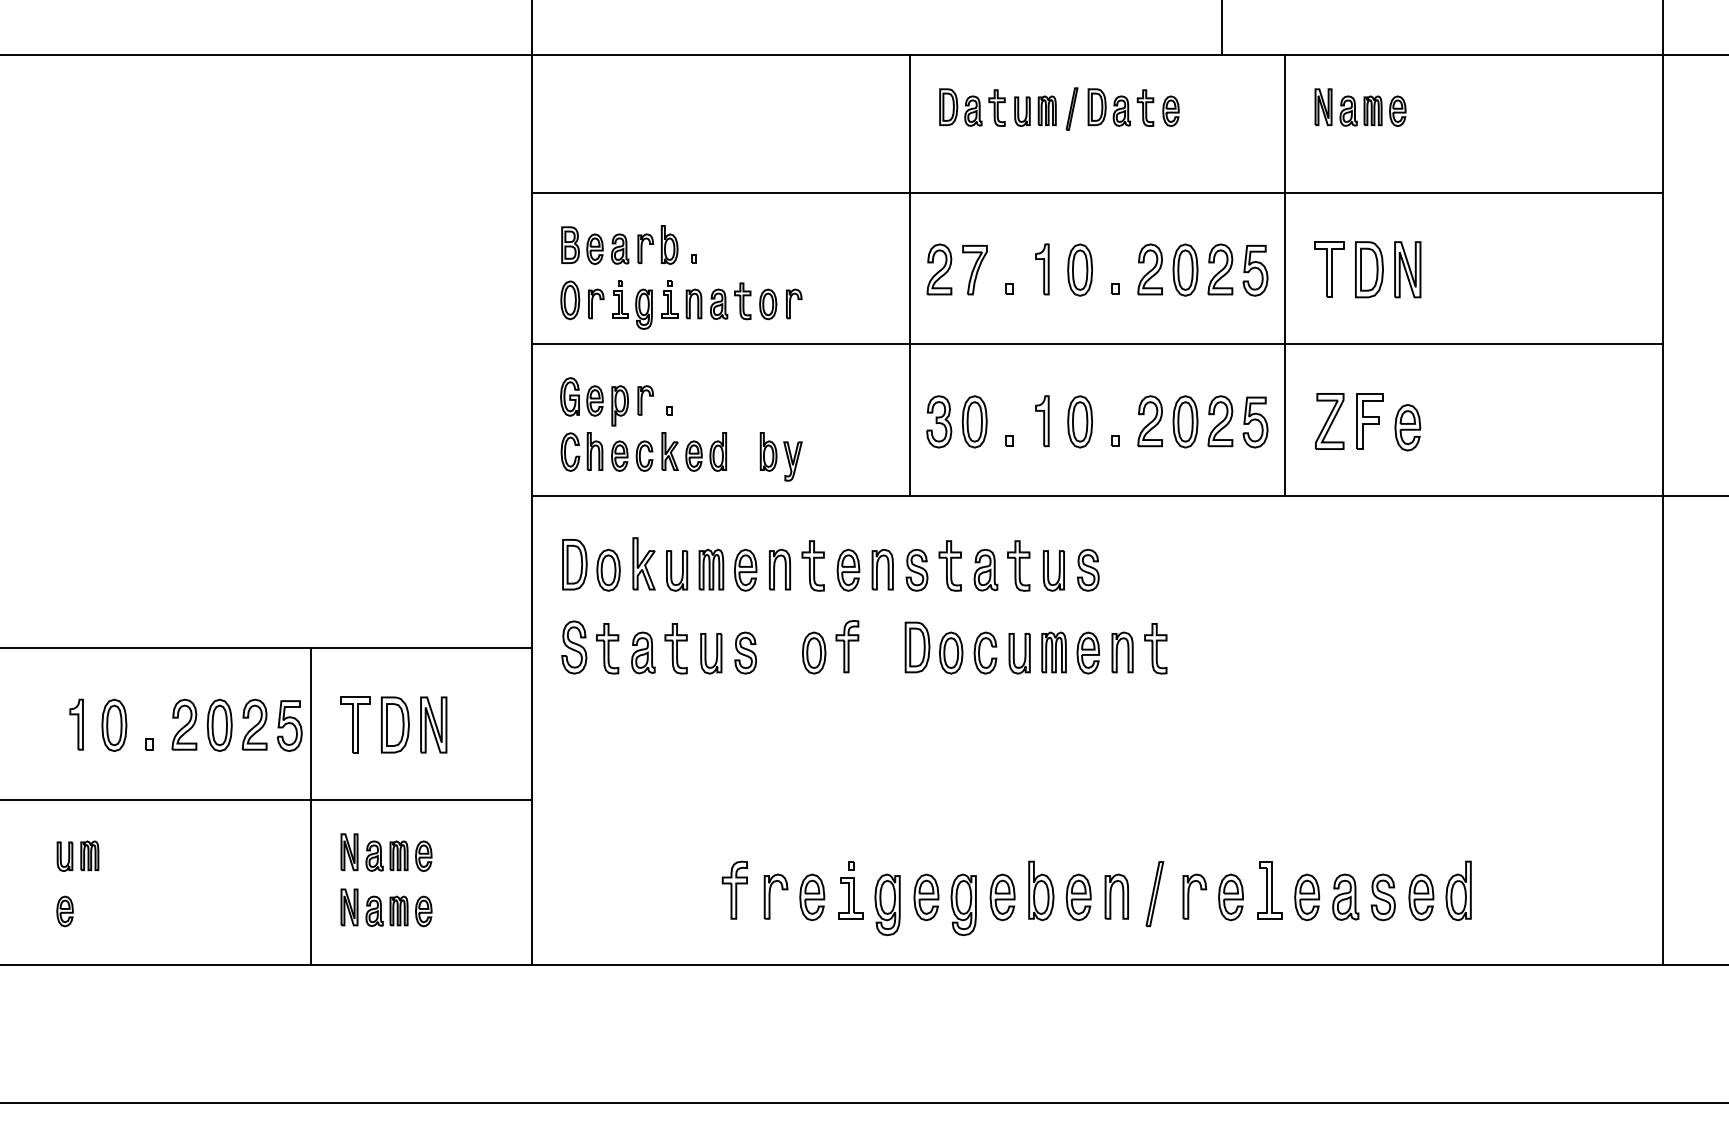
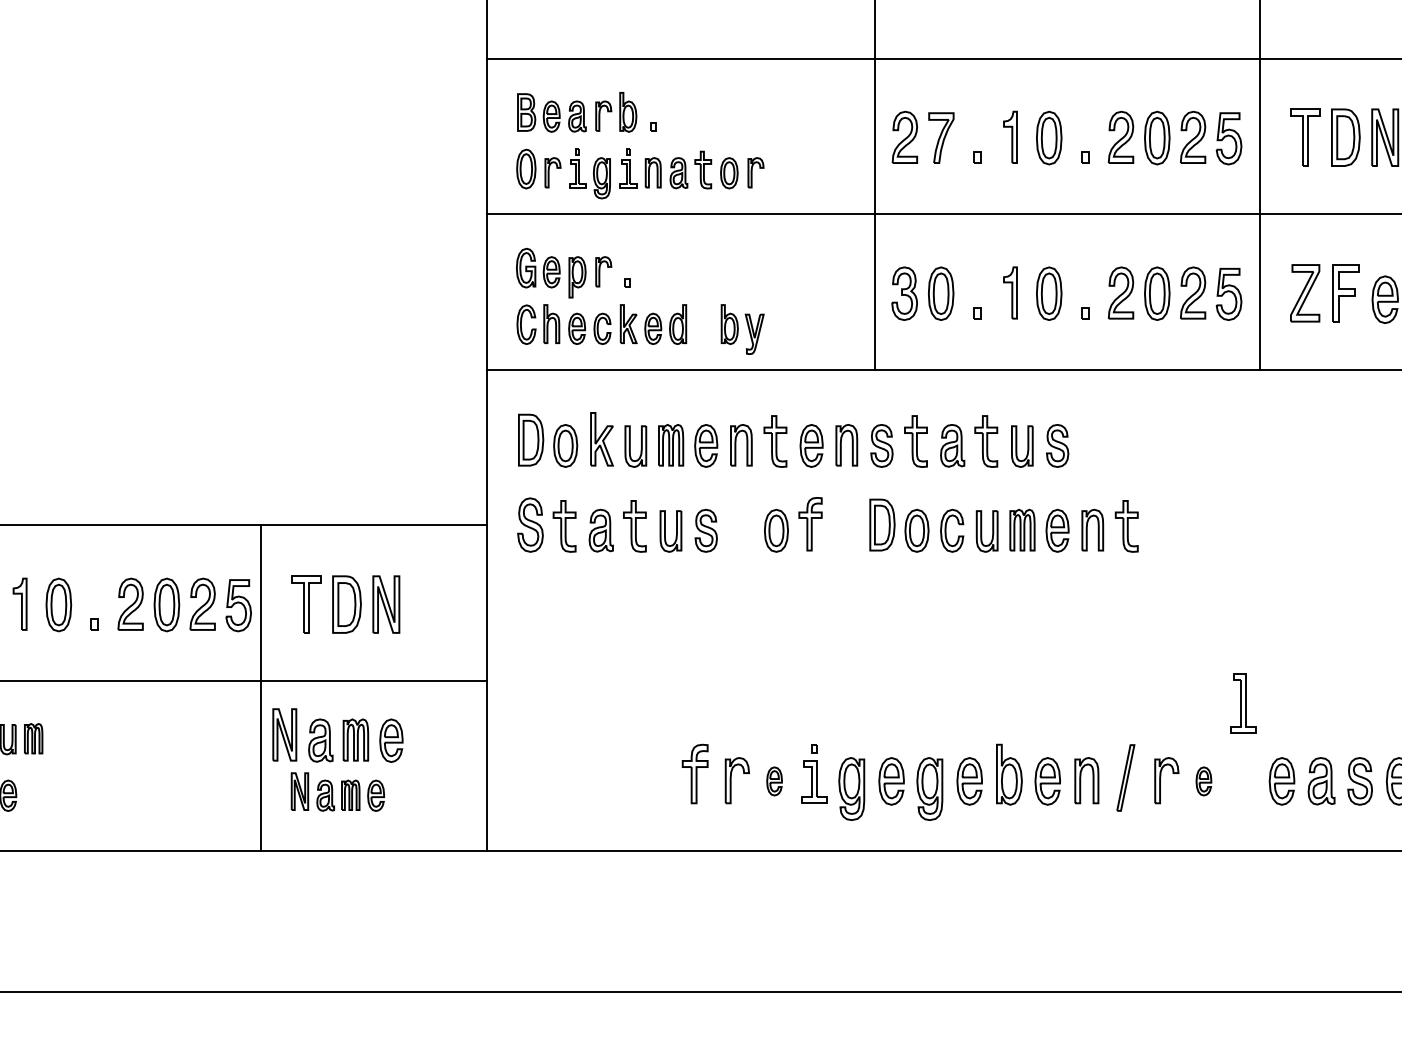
part: (386, 852) -> (337, 735), size x1.4
part: (1269, 890) -> (1243, 703), moved
part: (812, 897) -> (774, 781), size x0.6
part: (1230, 897) -> (1203, 781), size x0.6

